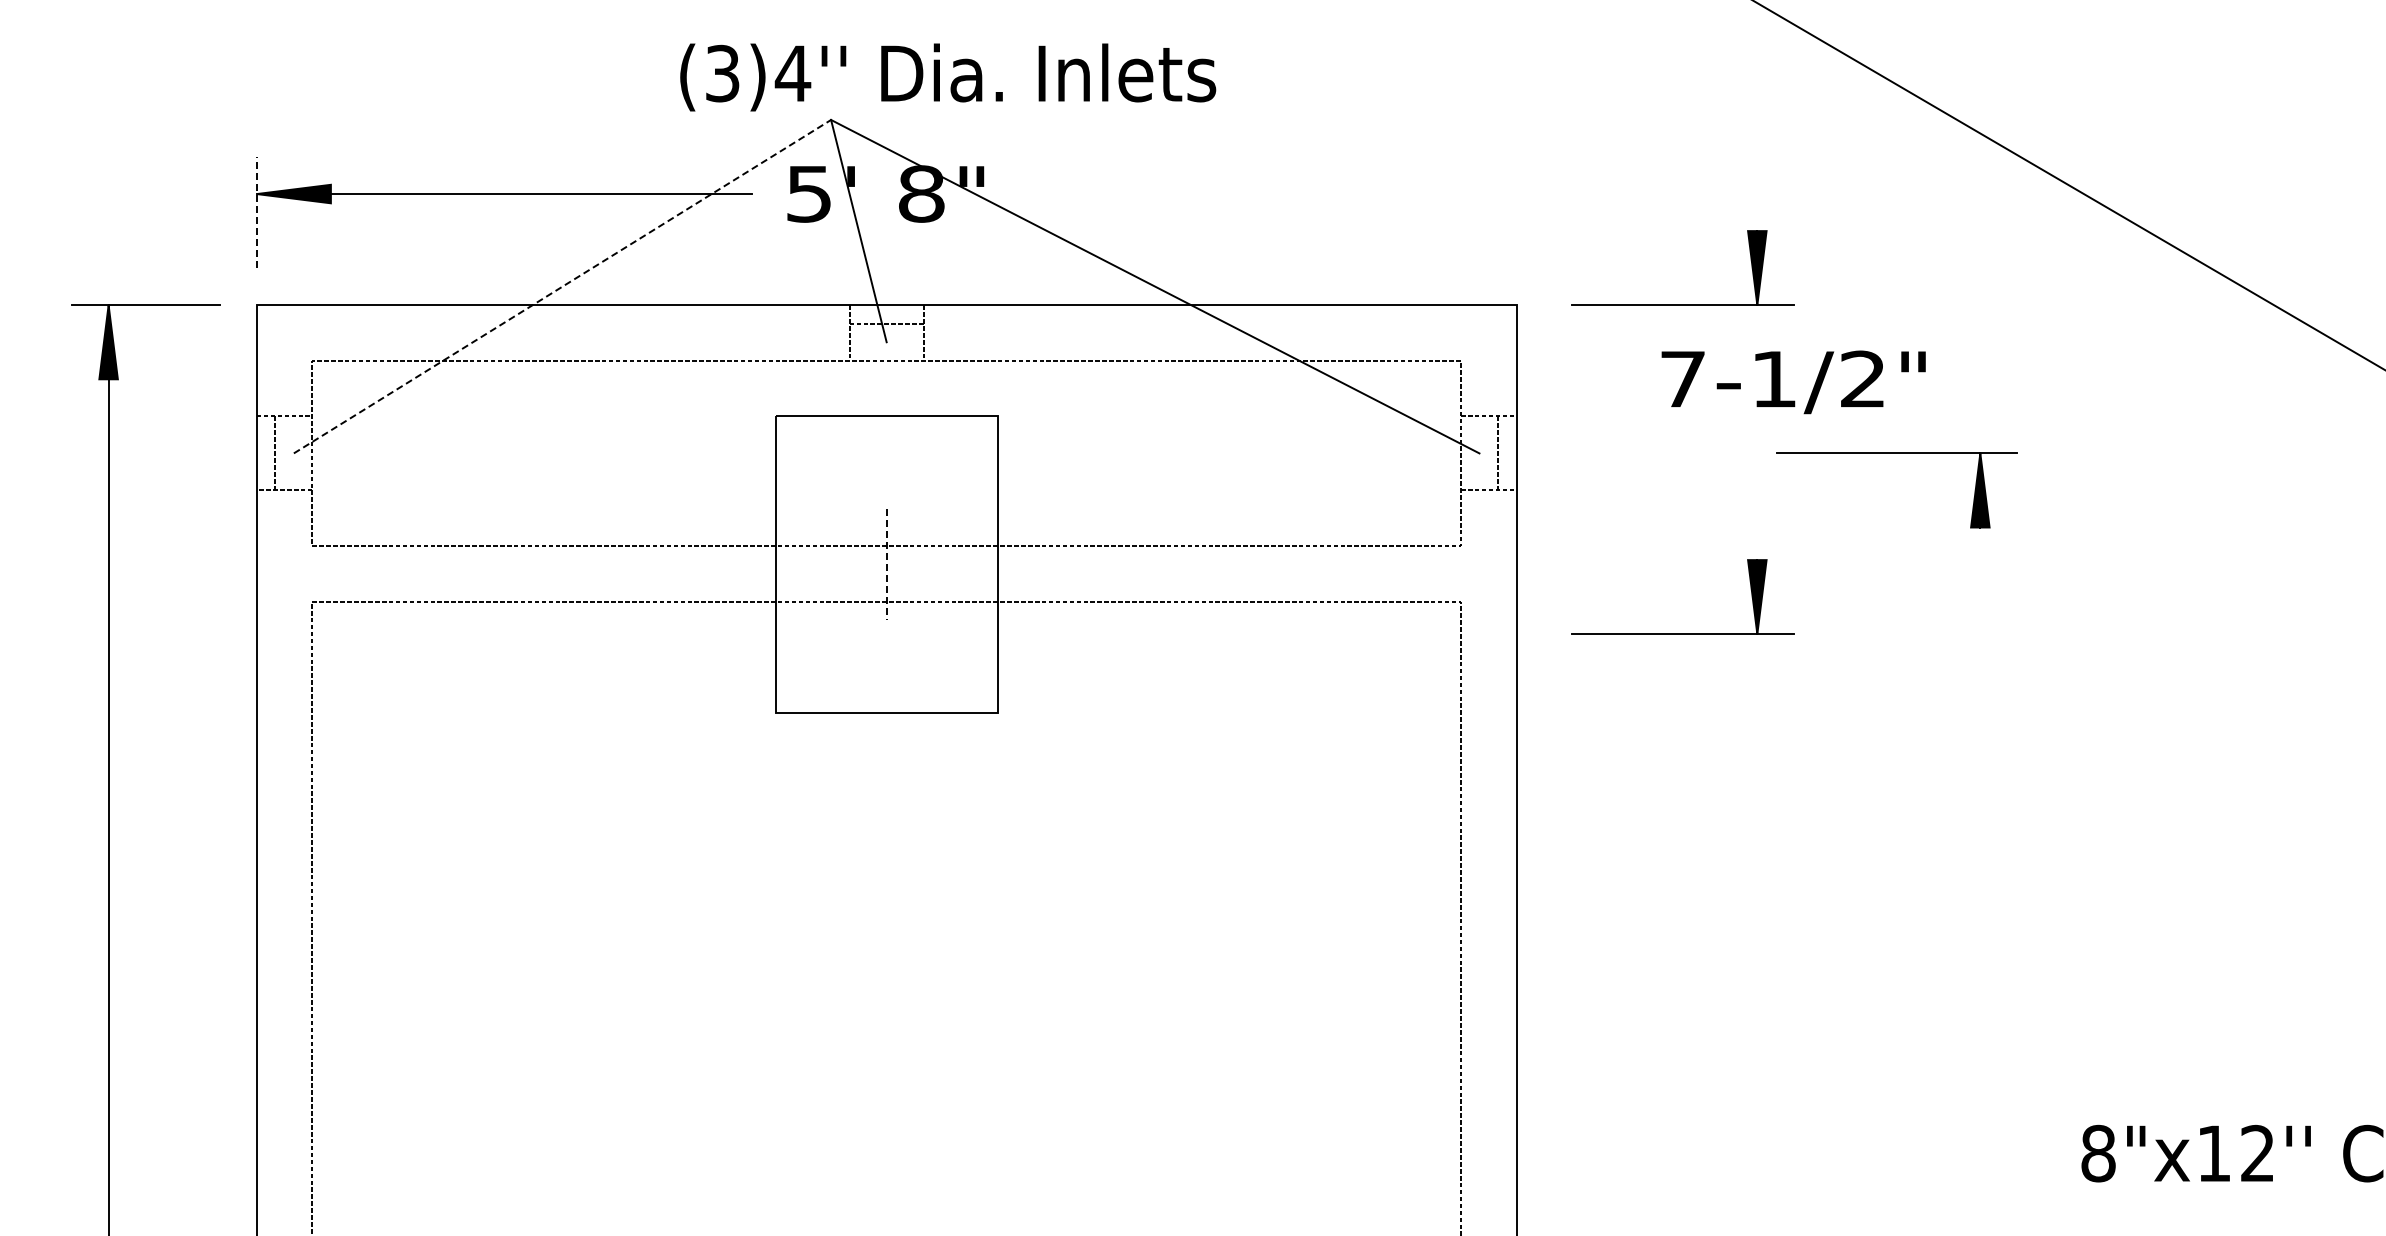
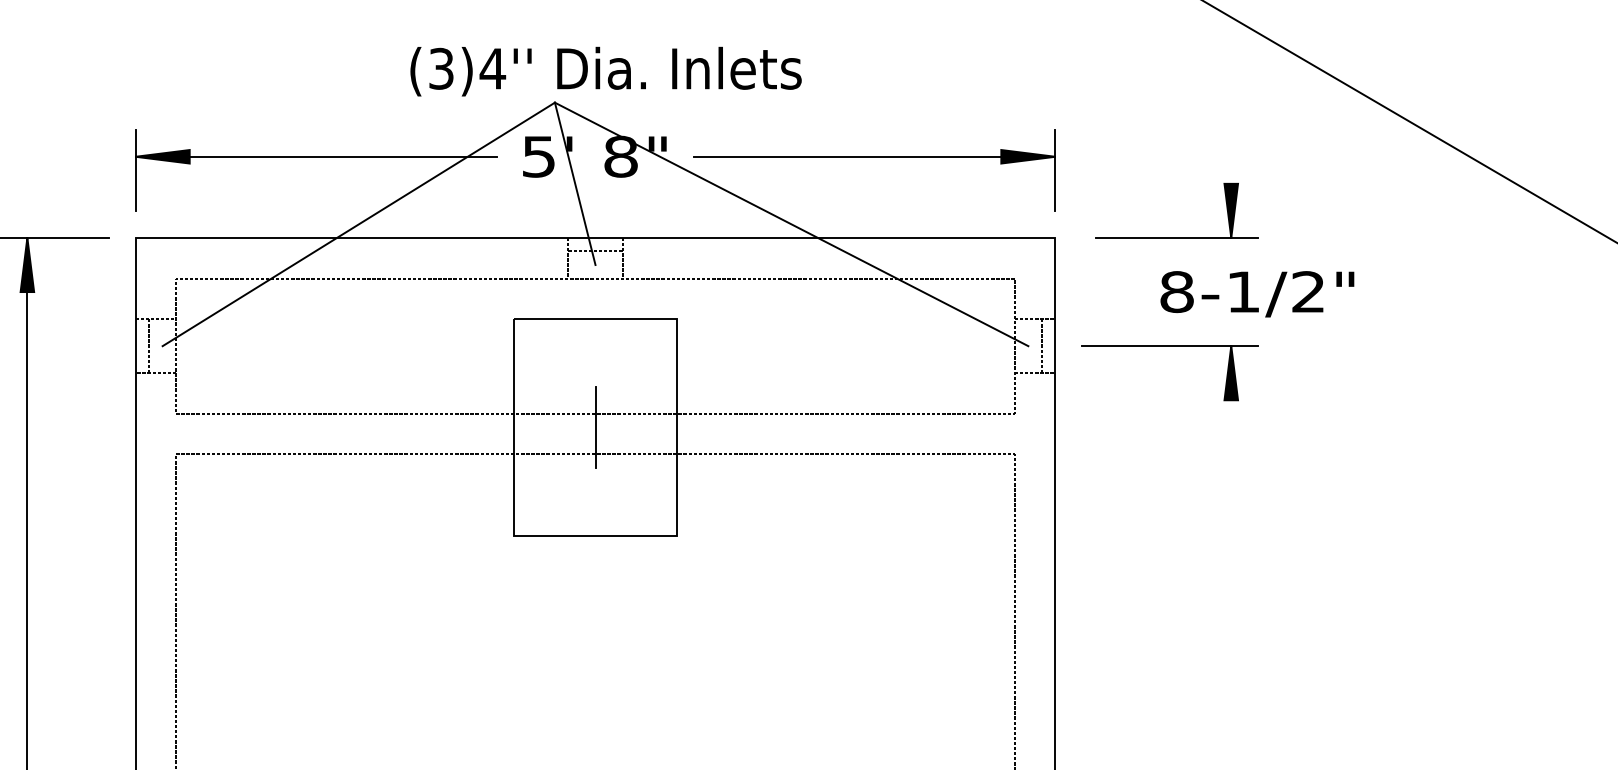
text: (948, 77) -> (606, 71), moved
part: (1269, 194) -> (875, 157), added
line: (256, 212) -> (135, 170), dashed -> solid
line: (562, 286) -> (358, 224), dashed -> solid
text: (1683, 379) -> (1177, 292), 7-1/2" -> 8-1/2"
part: (1896, 453) -> (1170, 346), moved
line: (886, 564) -> (595, 427), dashed -> solid
part: (1682, 633) -> (1176, 477), removed

